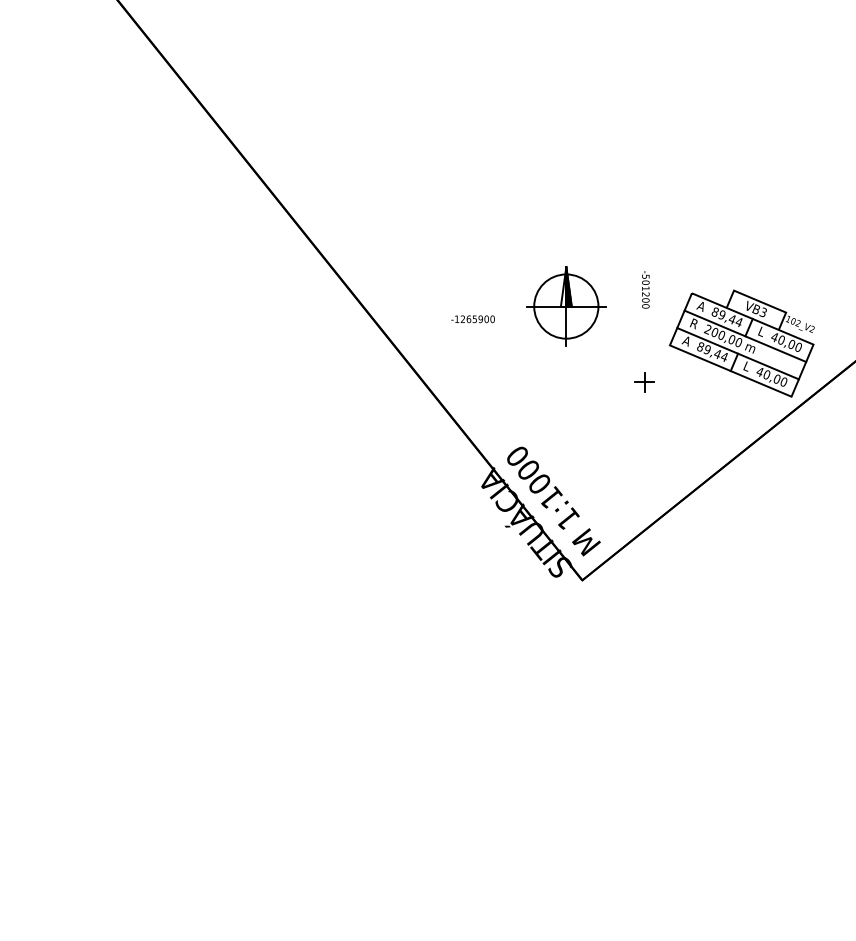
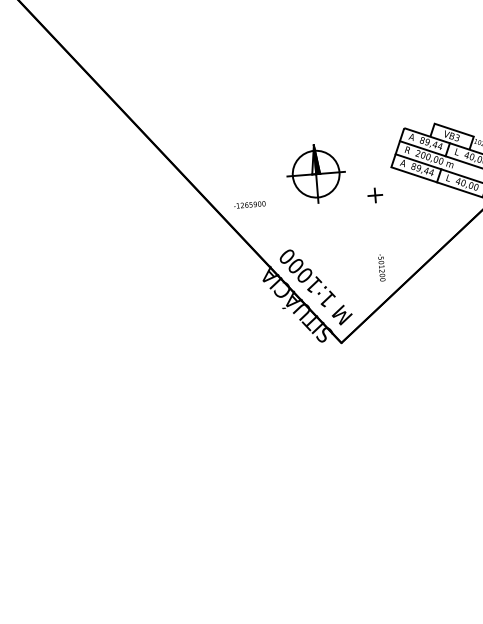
text: (645, 289) -> (381, 267), moved
part: (566, 306) -> (316, 174), moved
text: (472, 319) -> (249, 205), moved

